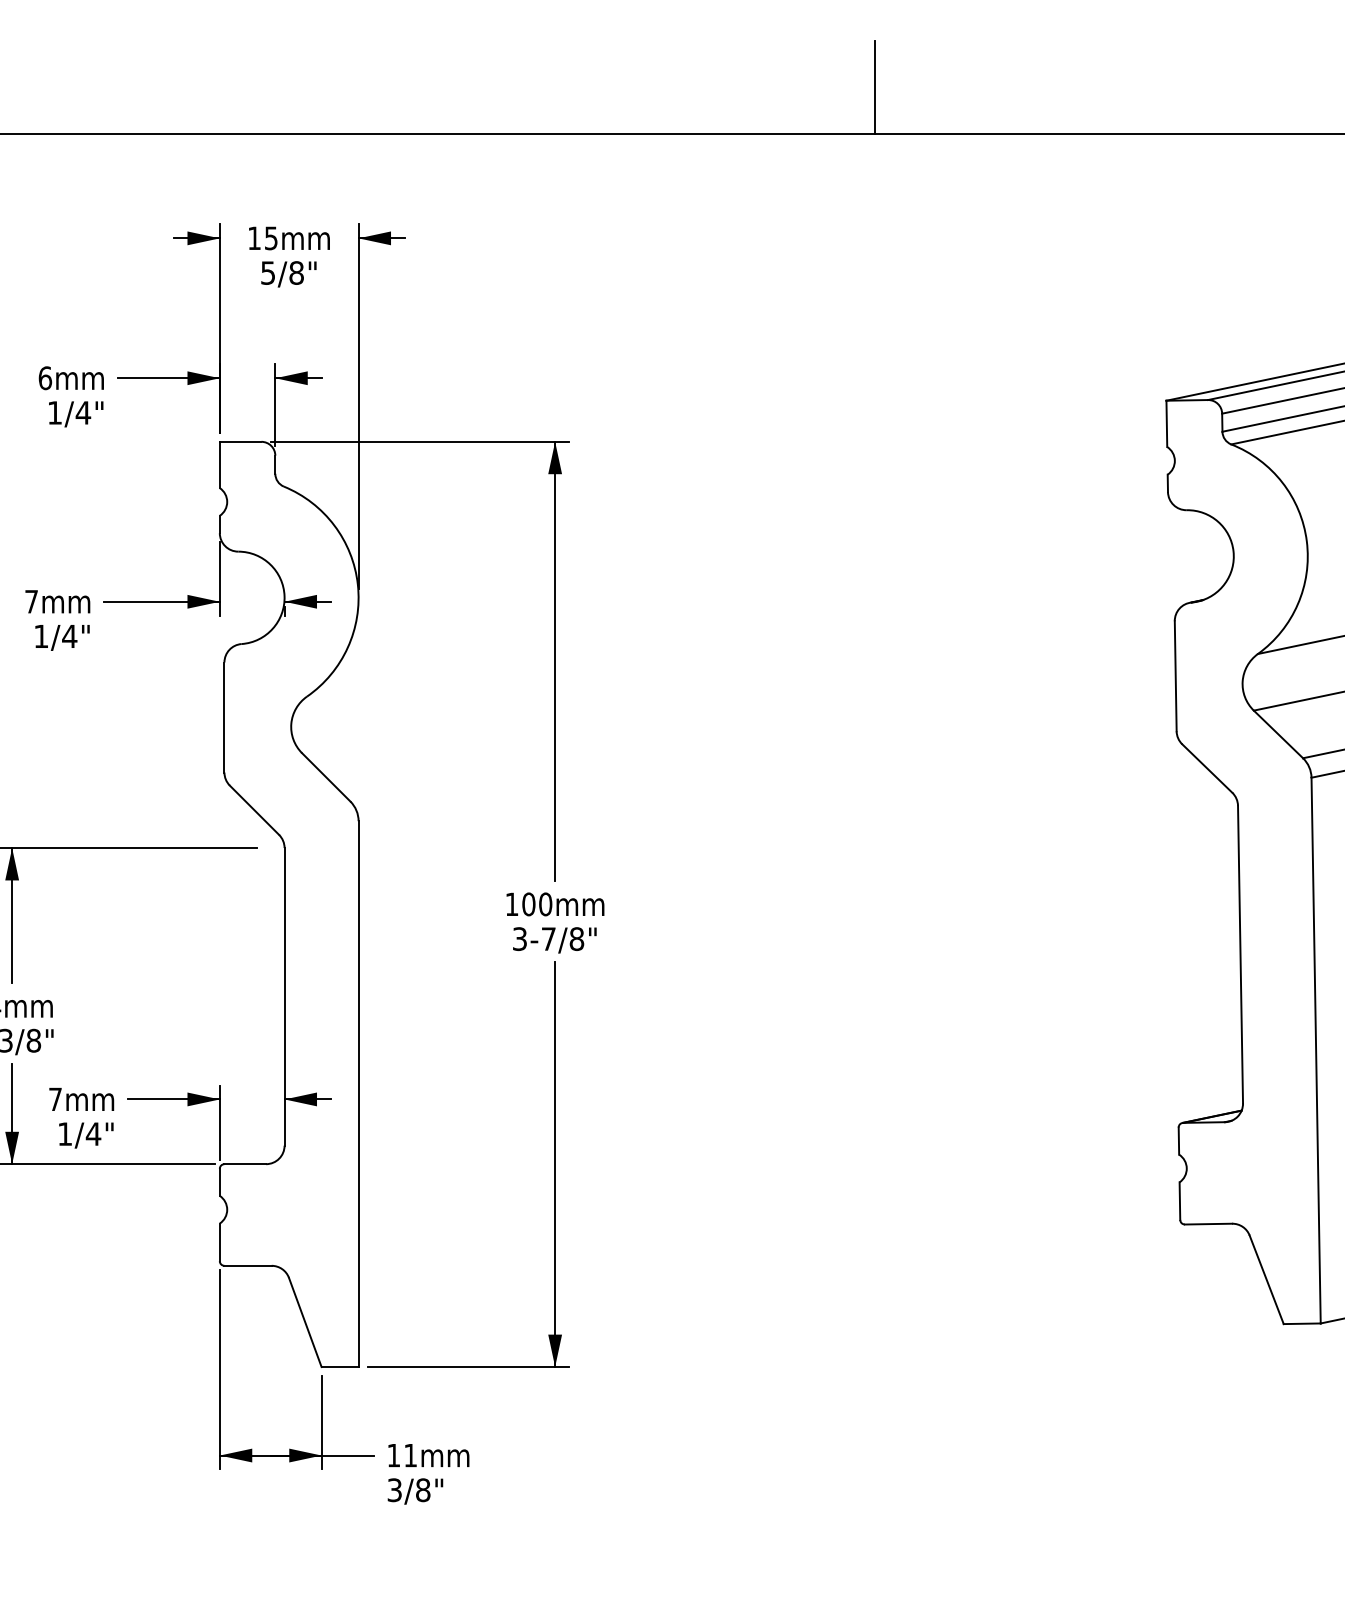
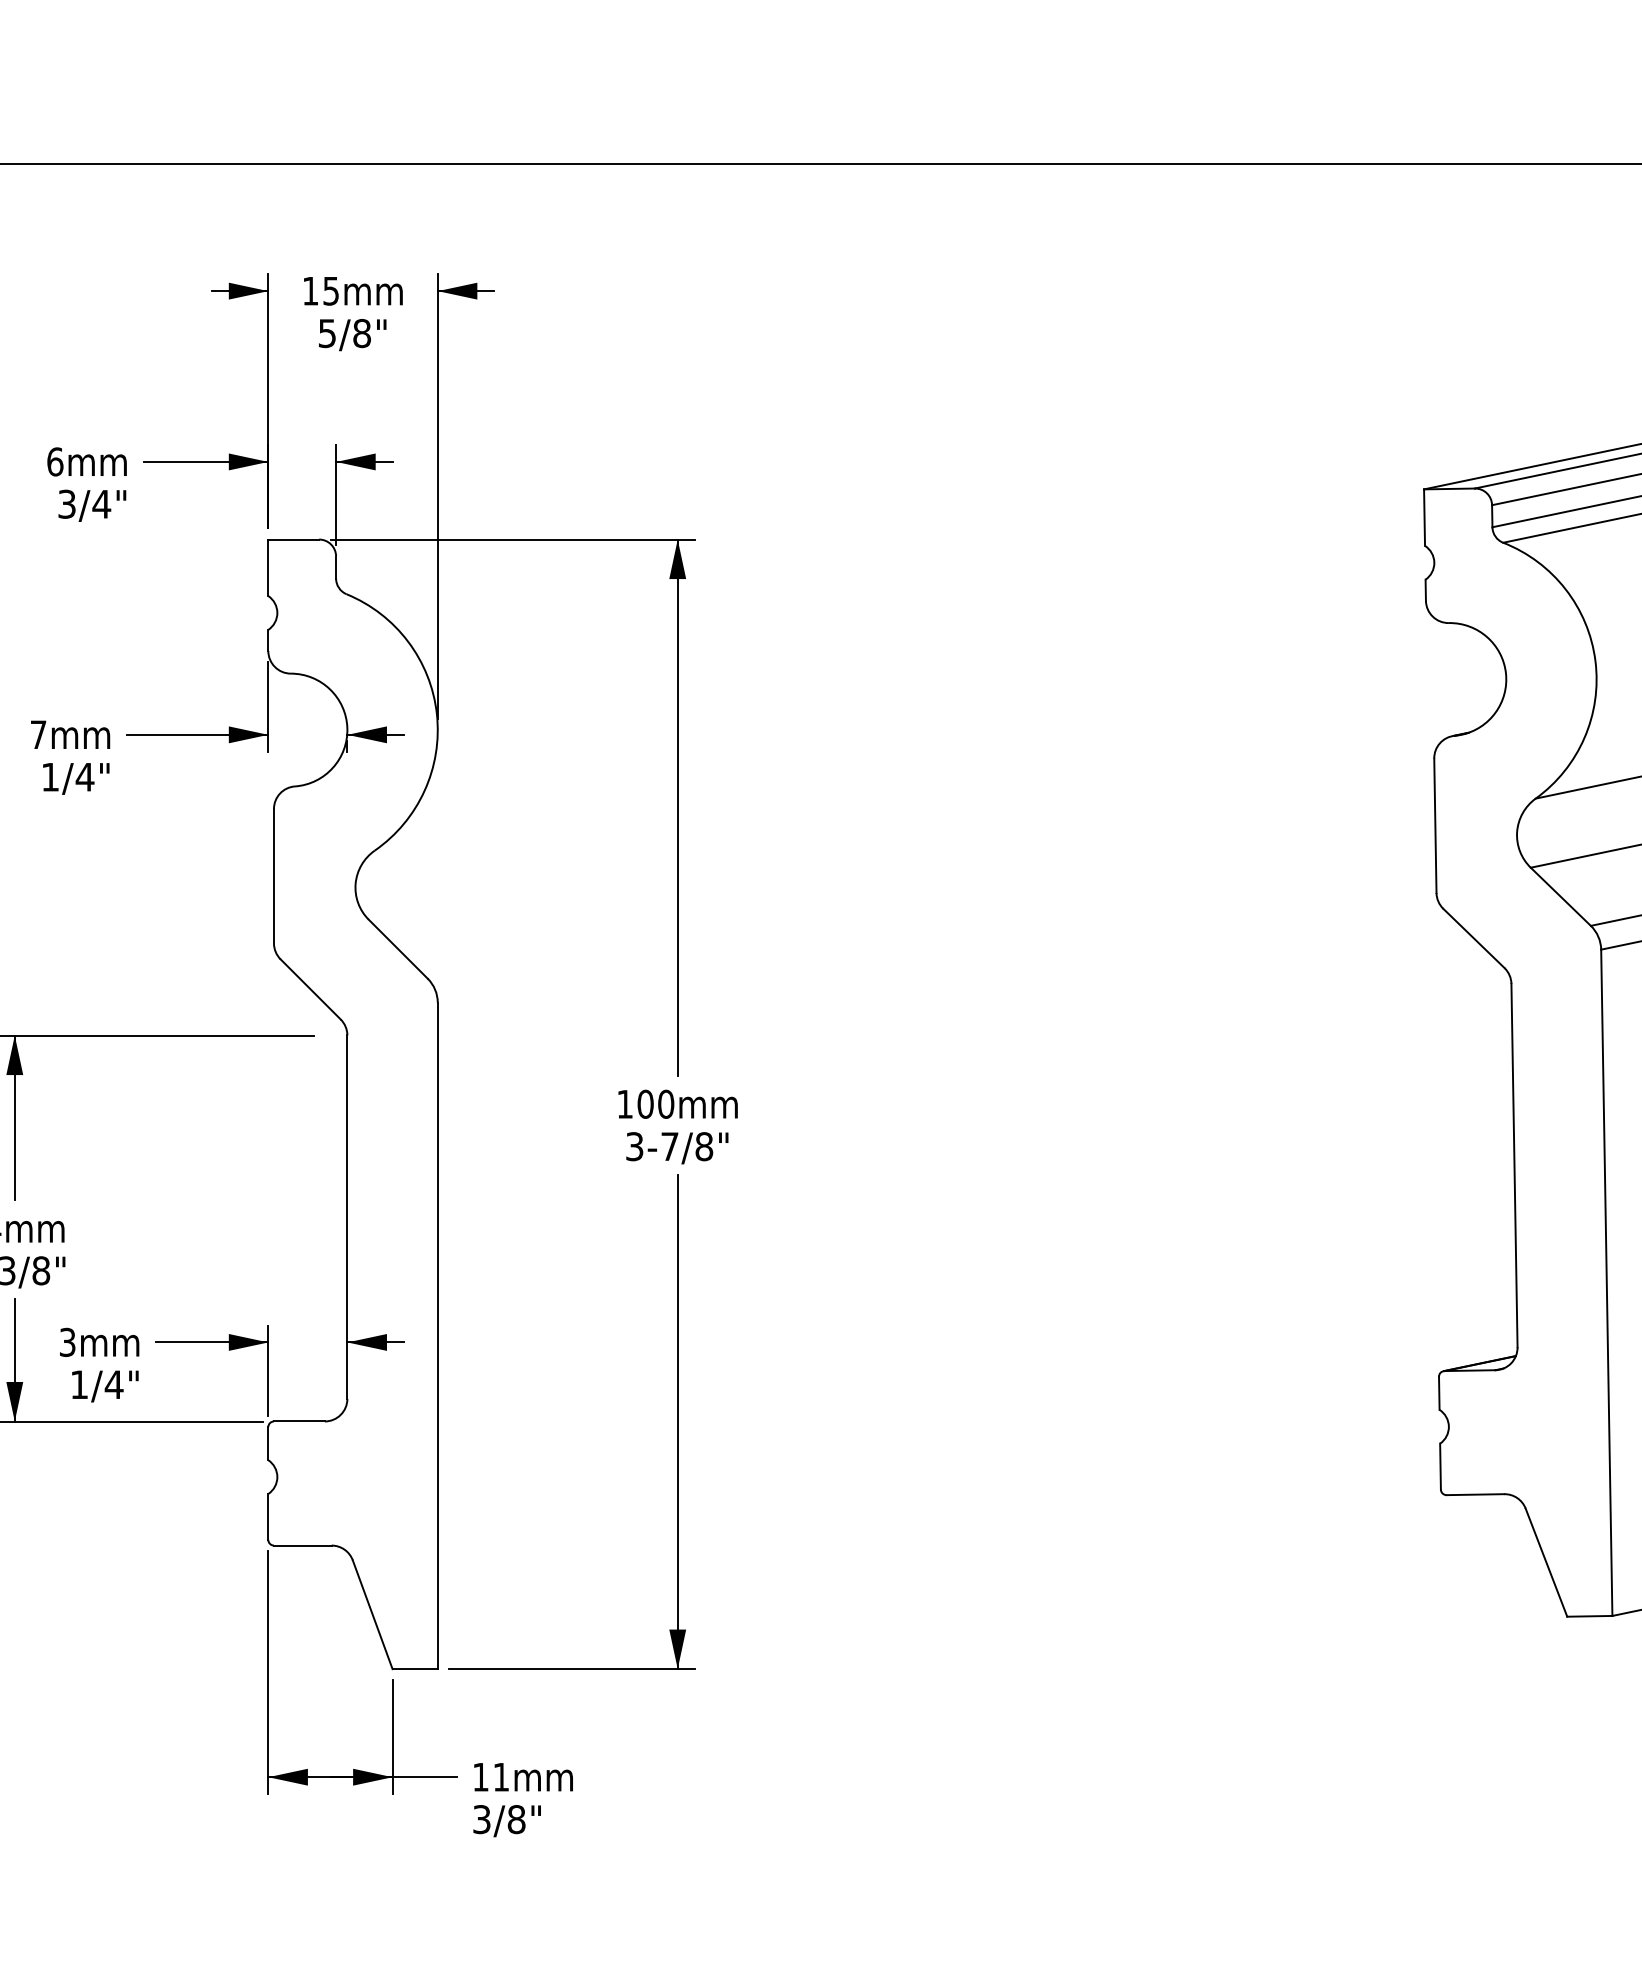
line: (875, 87) -> (1068, 106), removed
text: (54, 412) -> (66, 503), 1/4" -> 3/4"
text: (55, 1099) -> (67, 1342), 7 -> 3

